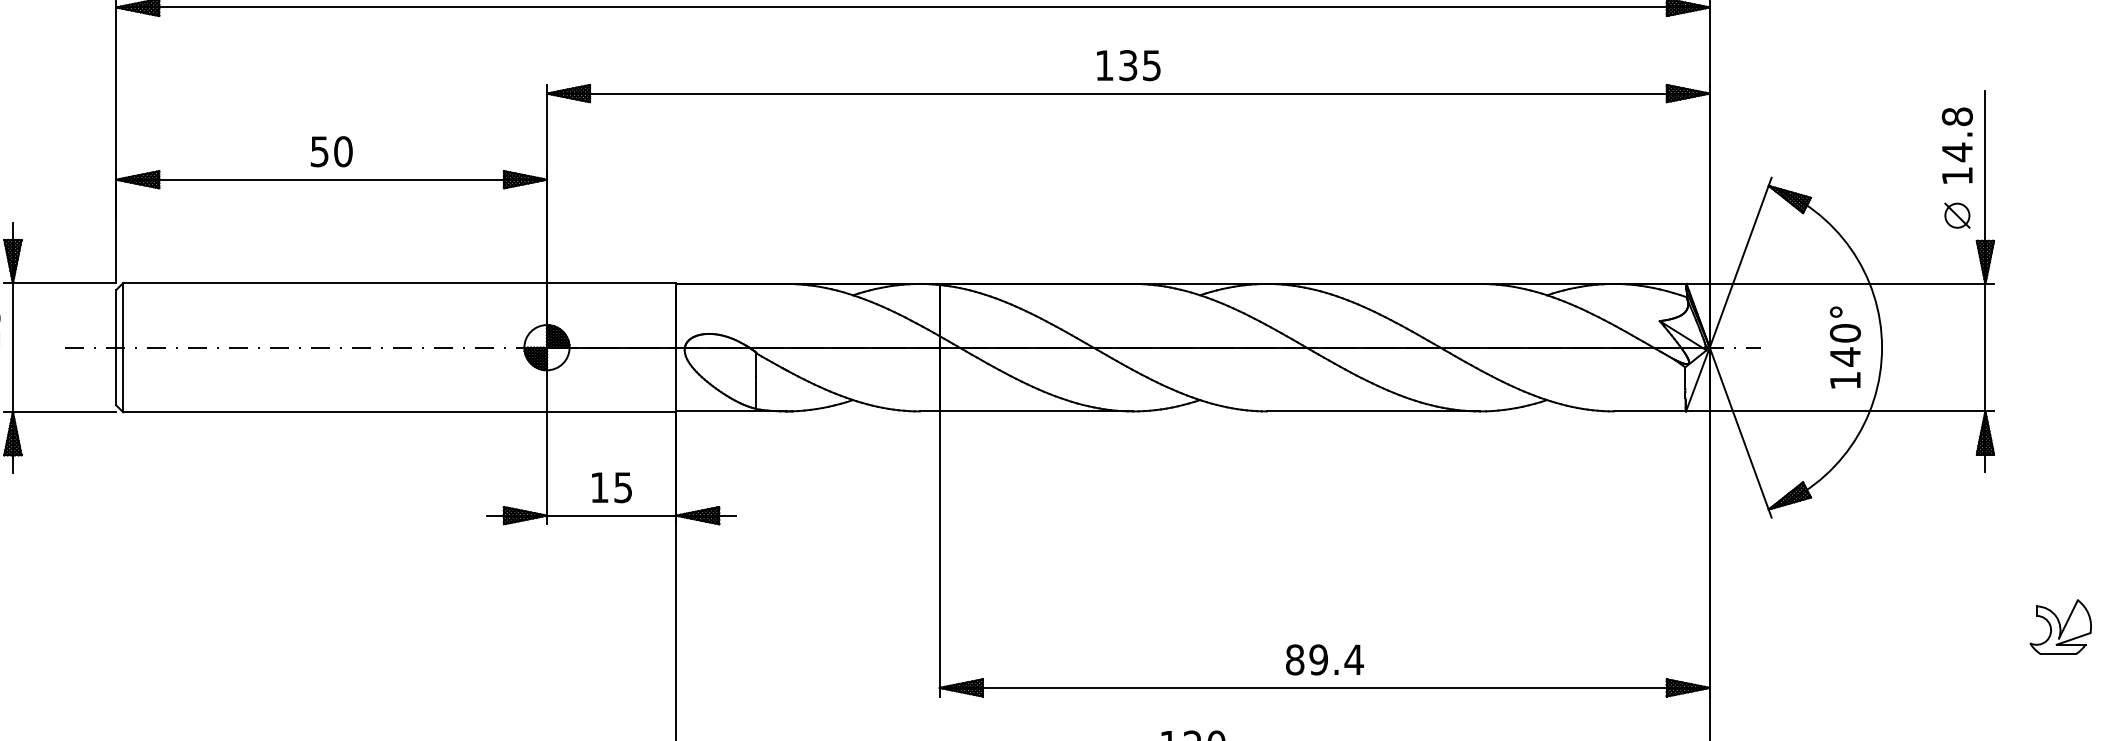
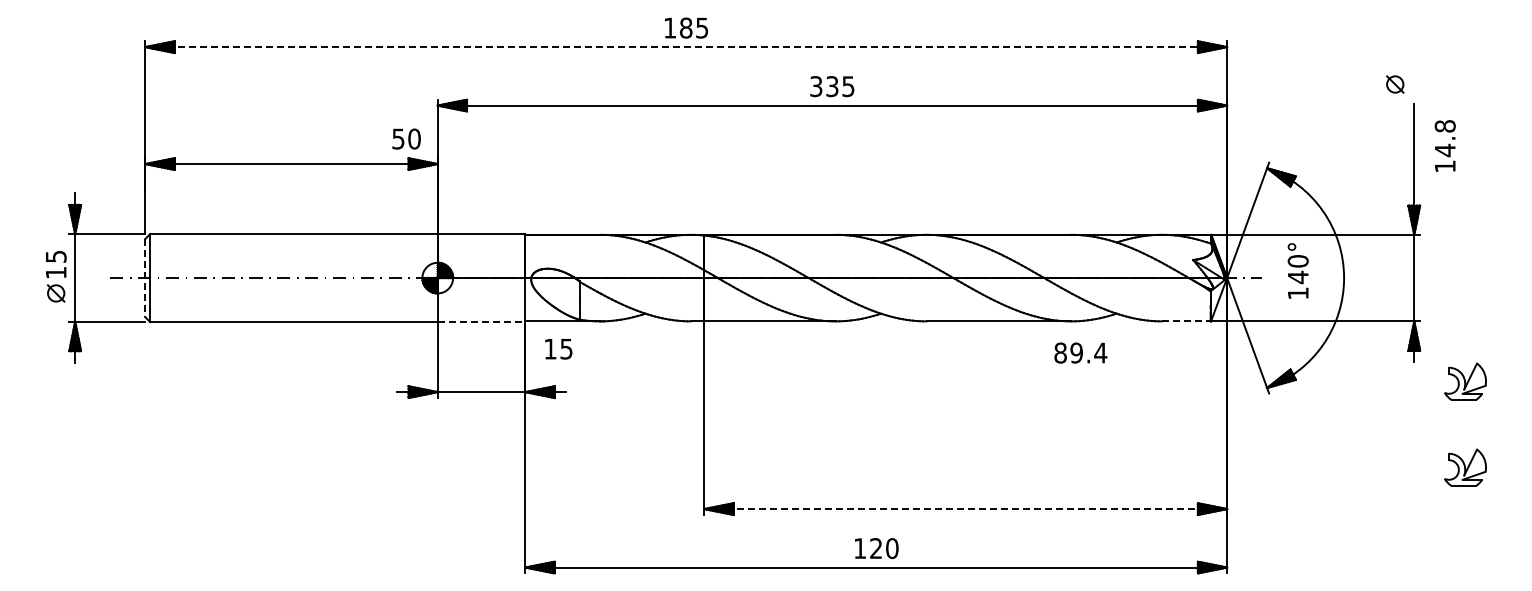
line: (913, 8) -> (686, 47), solid -> dashed
text: (1104, 65) -> (816, 86), 135 -> 335
text: (1956, 144) -> (1444, 145), moved
text: (331, 150) -> (406, 138), moved
part: (1957, 215) -> (1395, 84), moved
text: (1844, 346) -> (1297, 270), moved
line: (116, 348) -> (145, 278), solid -> dashed
line: (611, 411) -> (481, 321), solid -> dashed
line: (1651, 411) -> (1187, 321), solid -> dashed
text: (611, 488) -> (558, 349), moved
part: (2060, 499) -> (1465, 381), added
text: (1324, 659) -> (1080, 352), moved
line: (1325, 688) -> (966, 509), solid -> dashed

